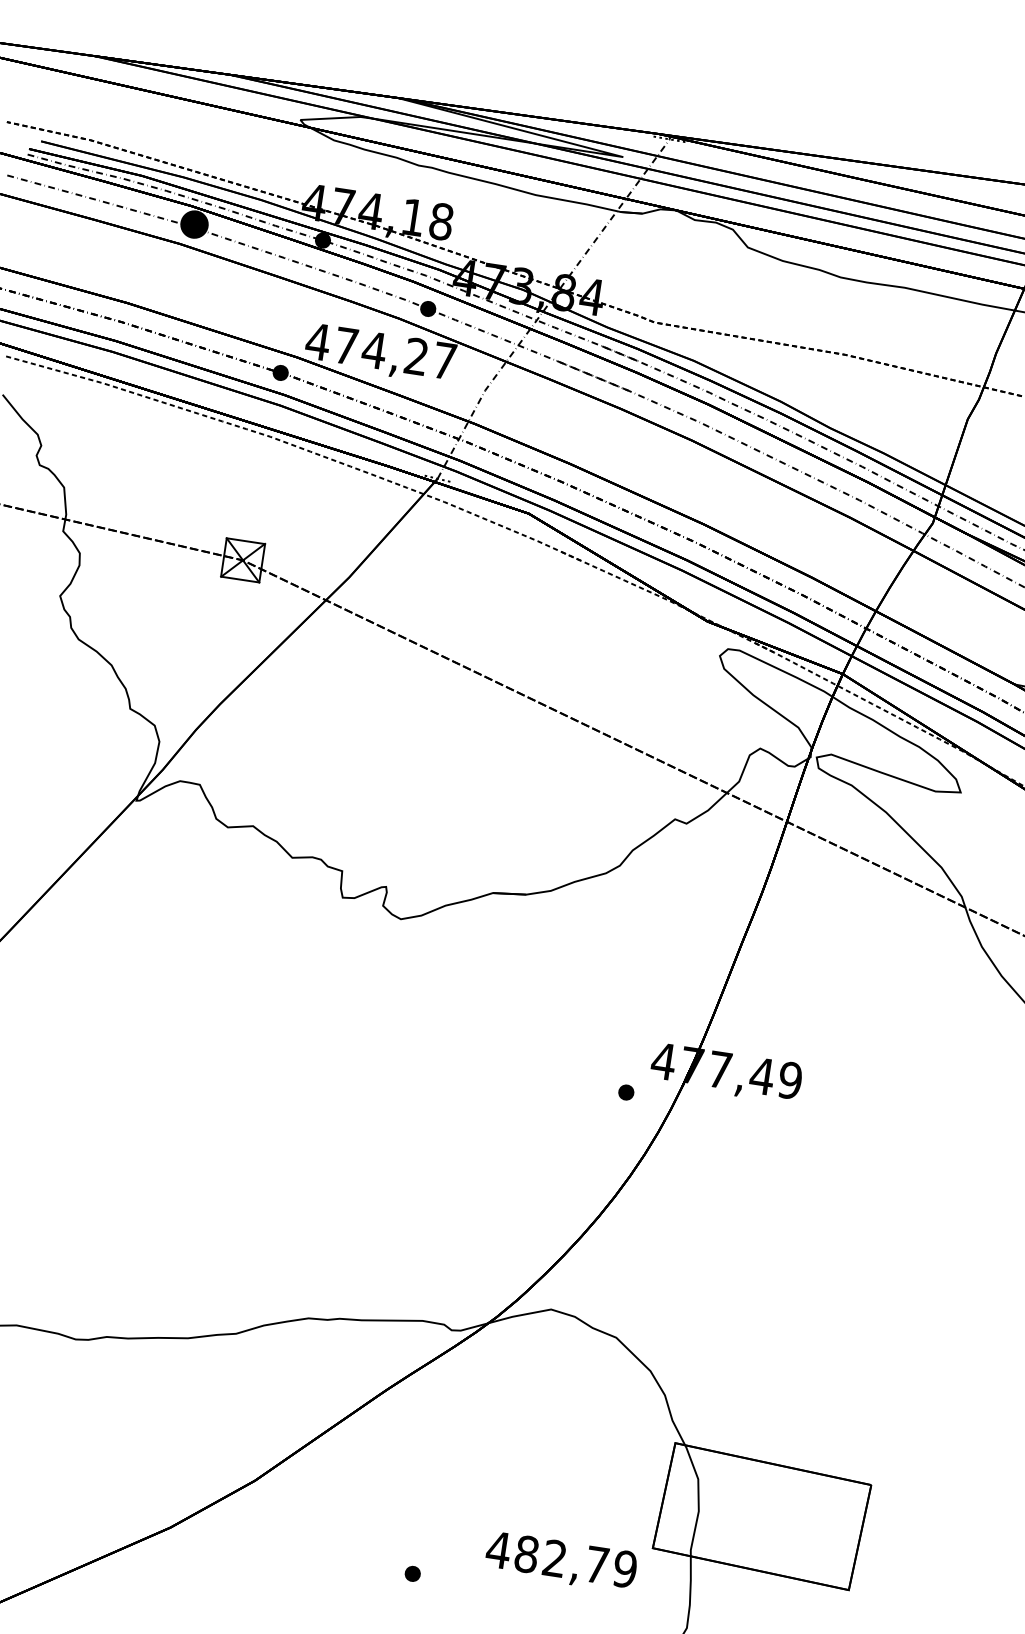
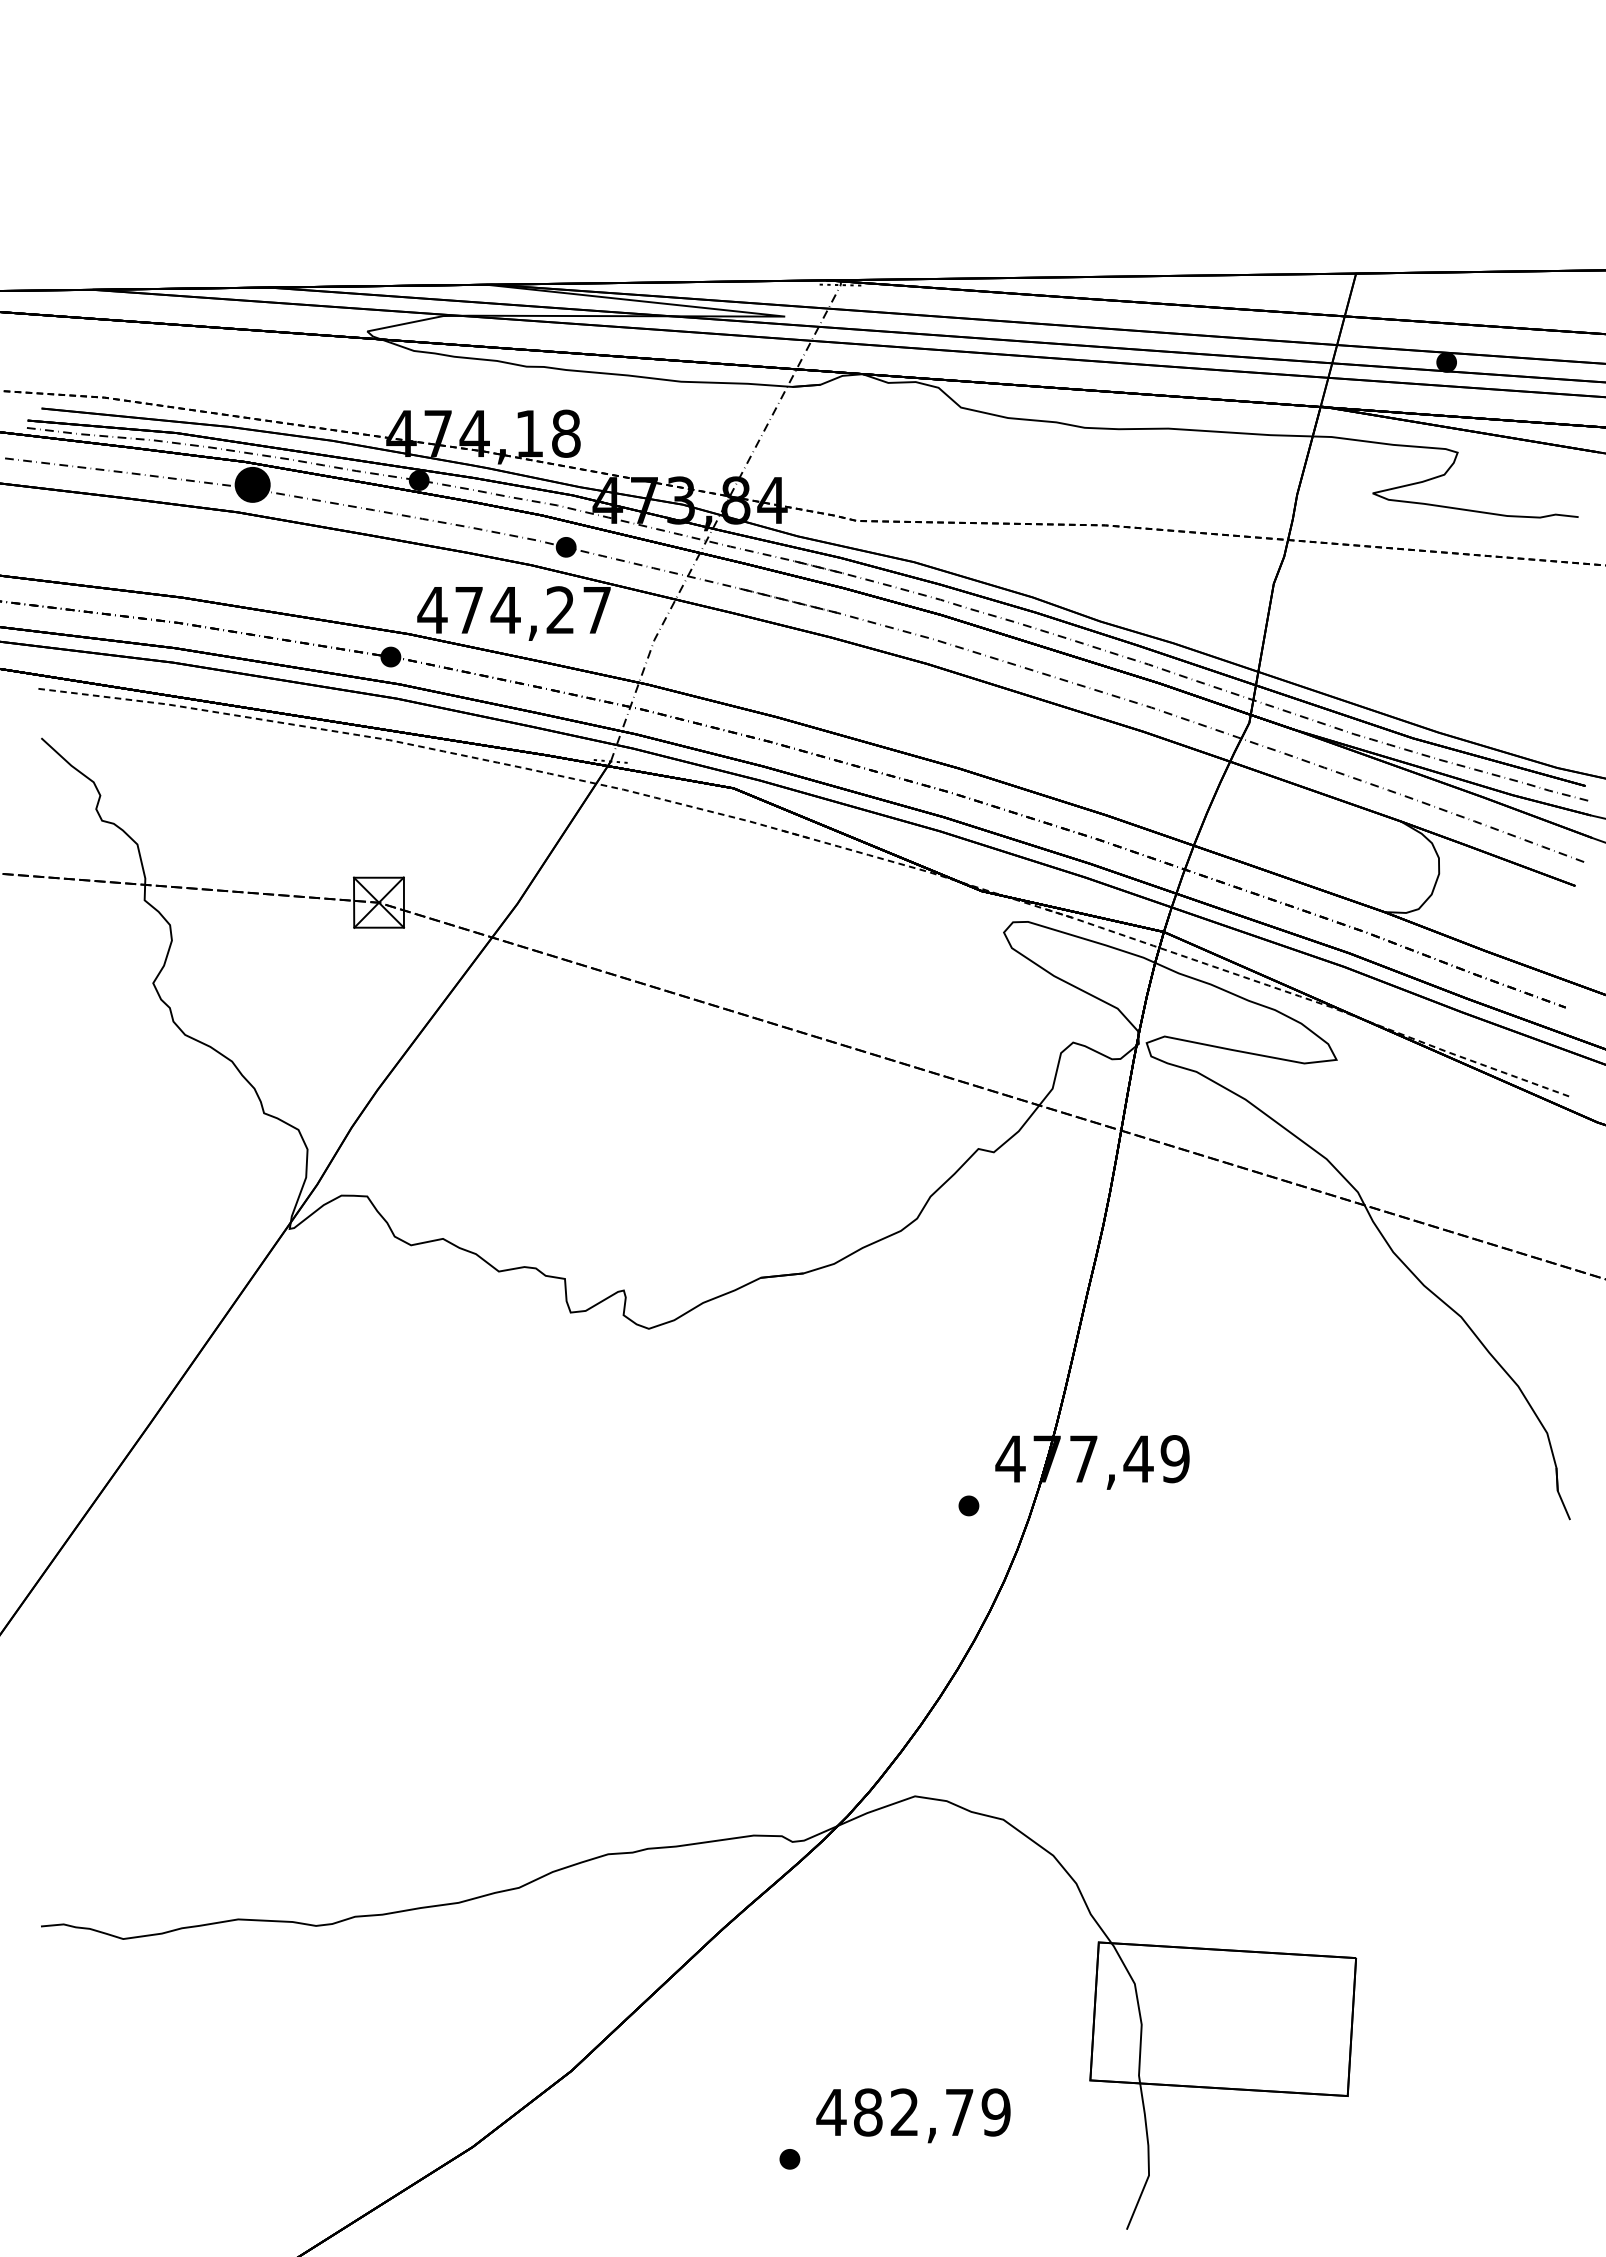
text: (561, 1561) -> (913, 2115), moved

